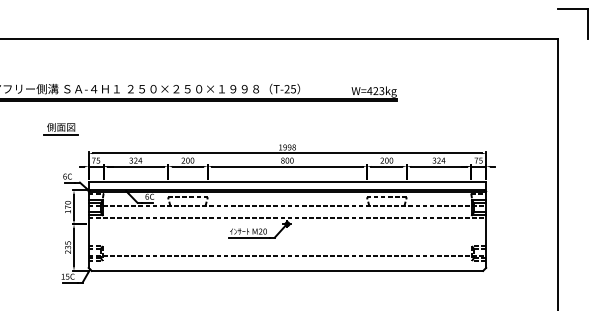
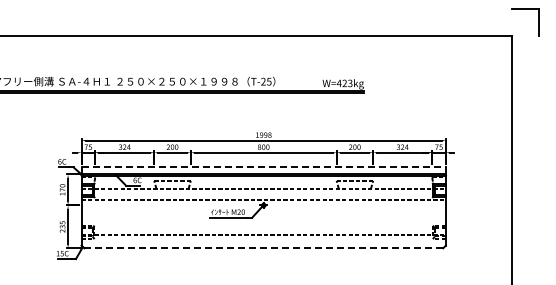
part: (61, 129) -> (56, 118), removed
line: (288, 182) -> (264, 167), solid -> dashed
line: (287, 271) -> (263, 248), solid -> dashed

